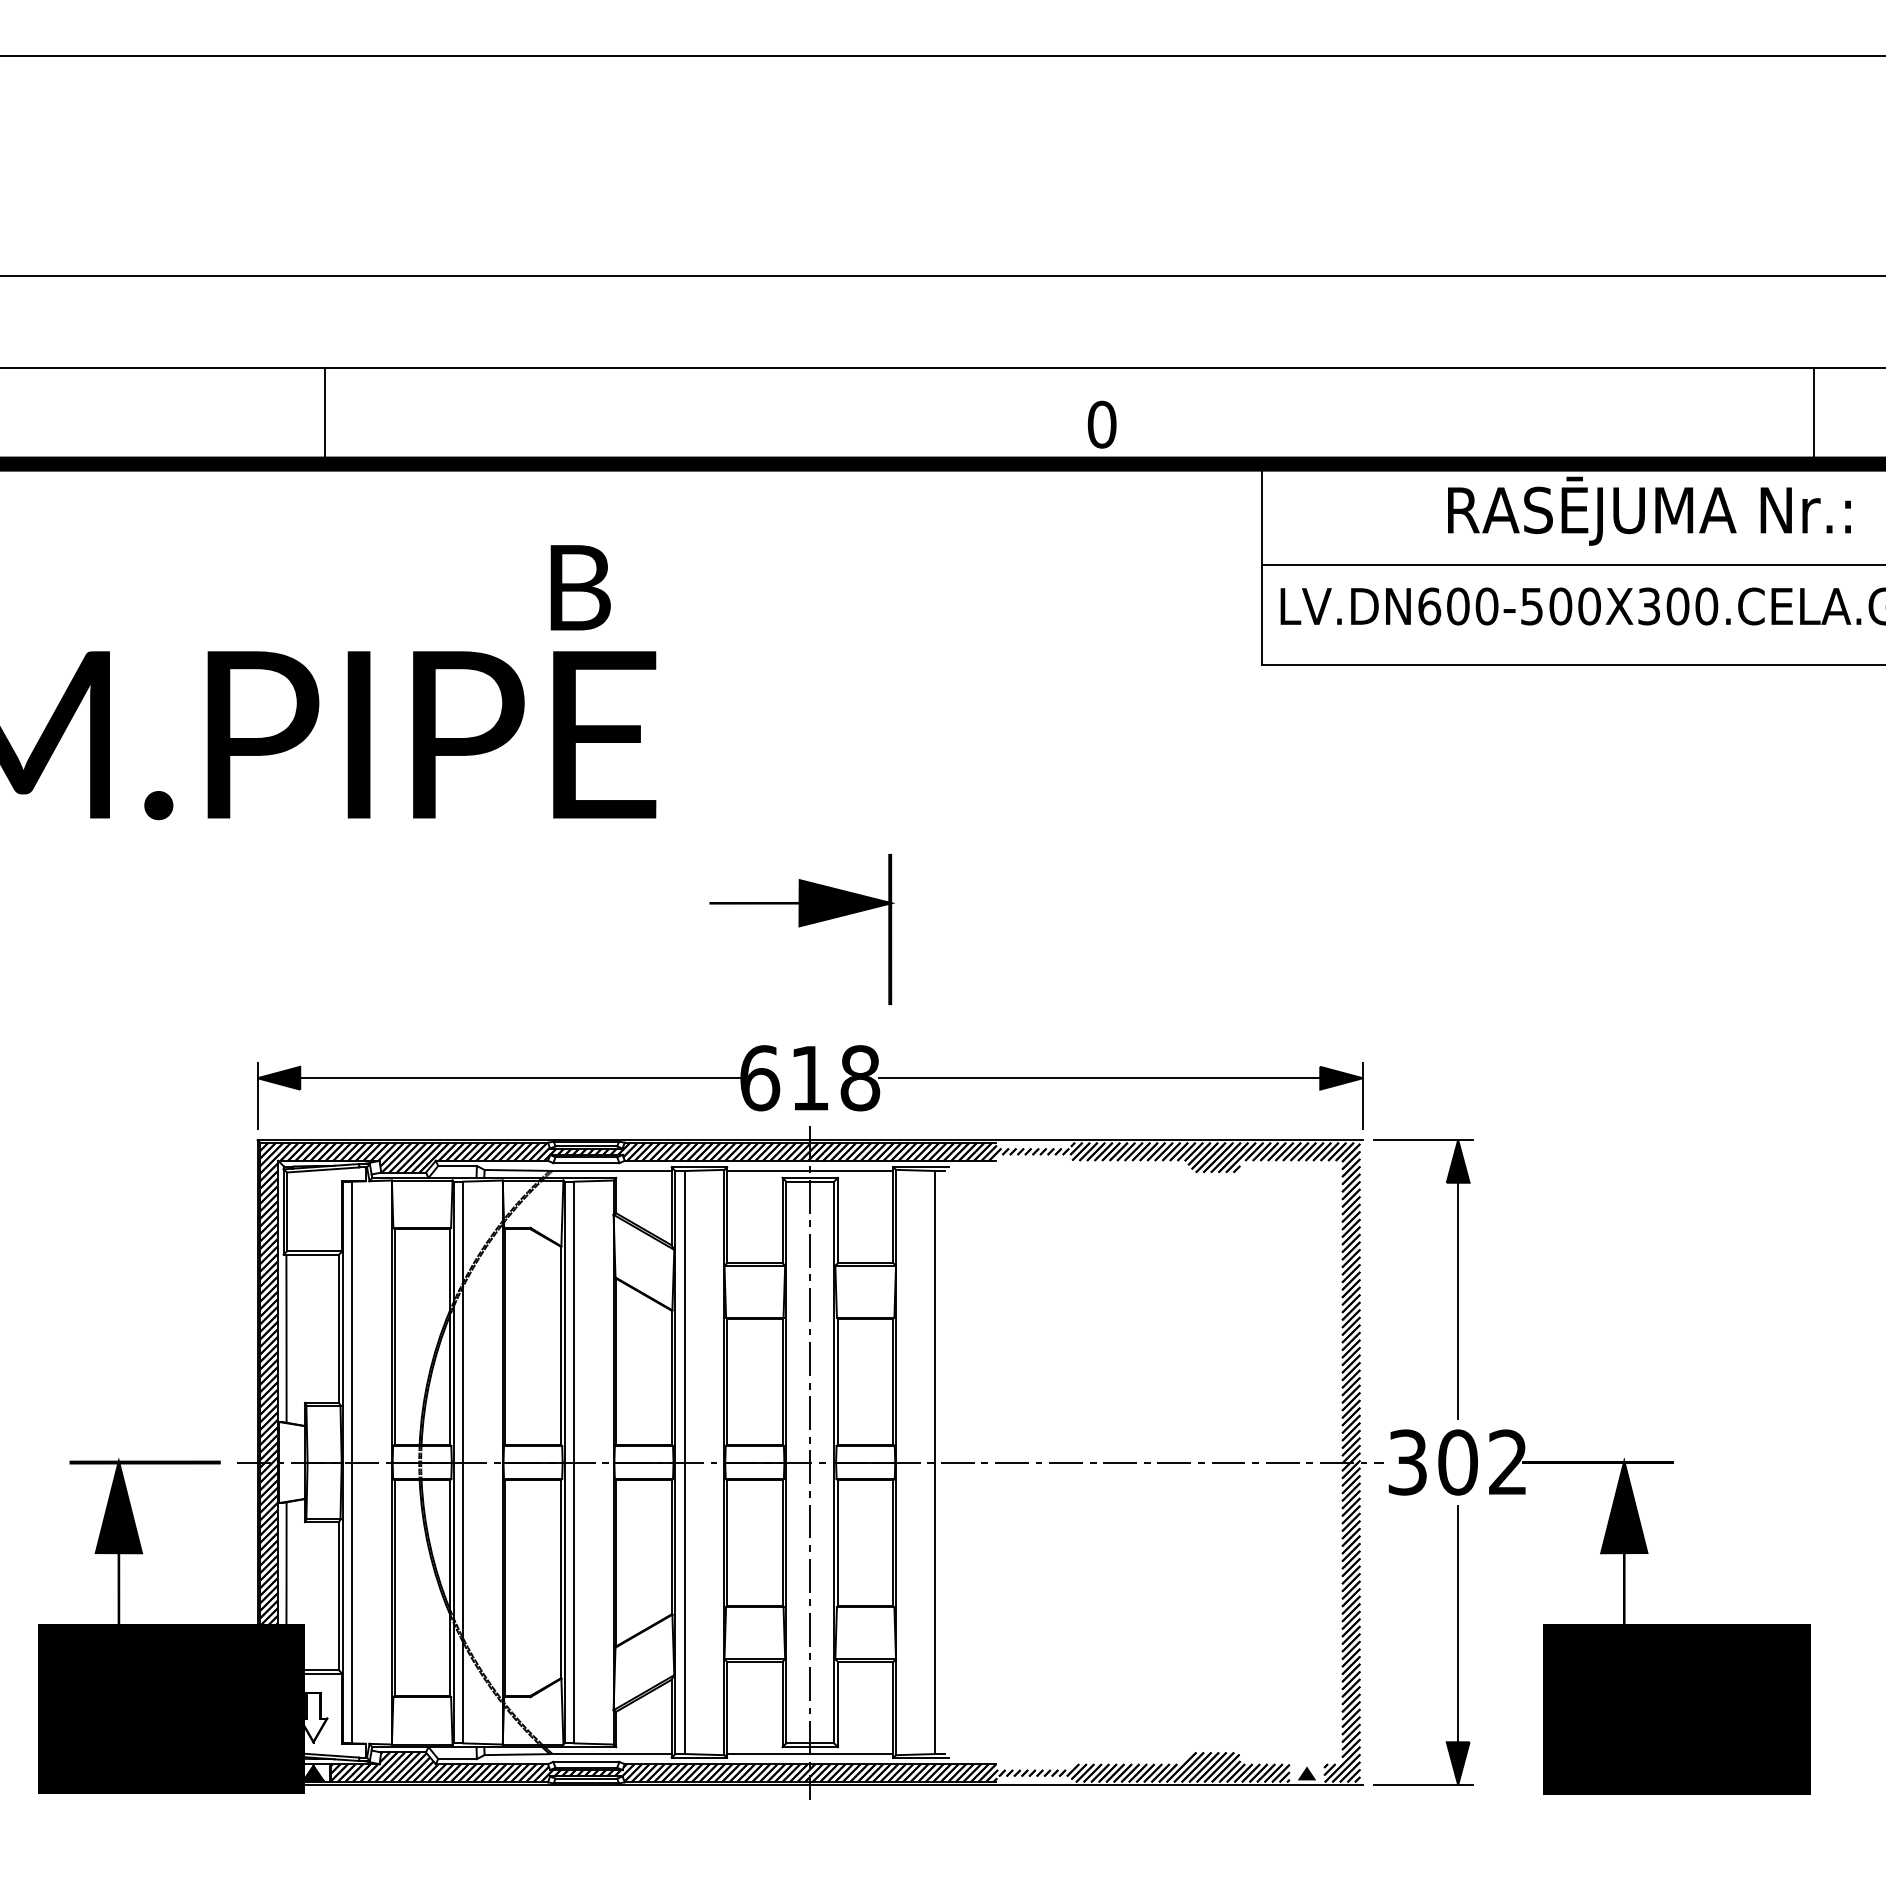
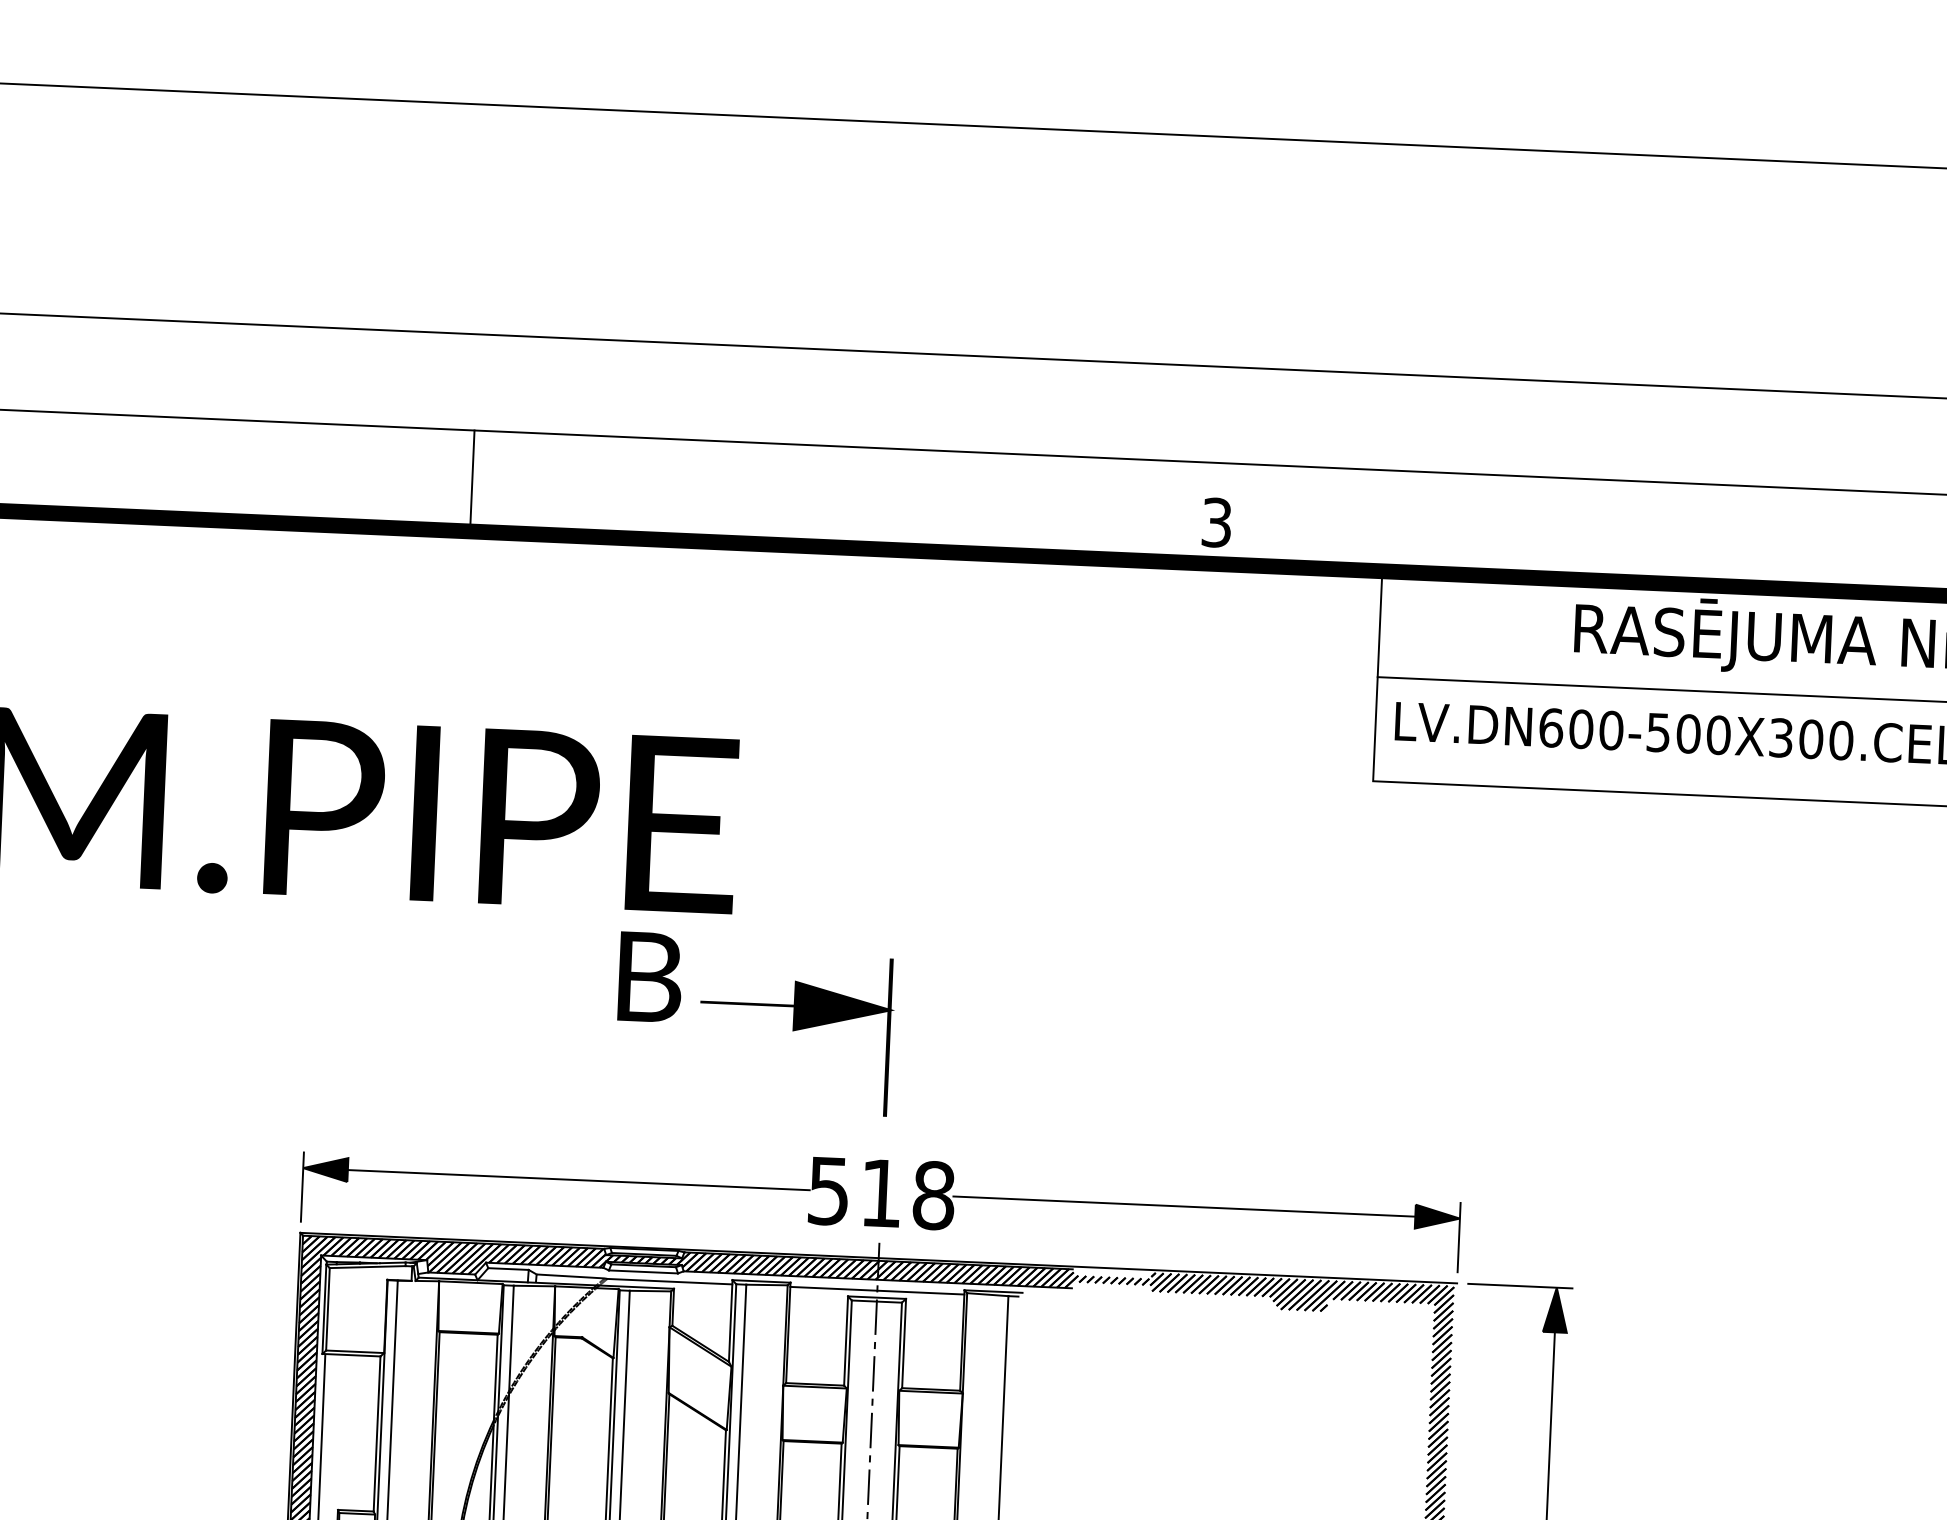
line: (325, 415) -> (472, 480), moved
text: (1101, 424) -> (1216, 522), 0 -> 3
text: (580, 587) -> (650, 976), moved
part: (801, 929) -> (795, 1033), moved
text: (760, 1078) -> (829, 1191), 618 -> 518

